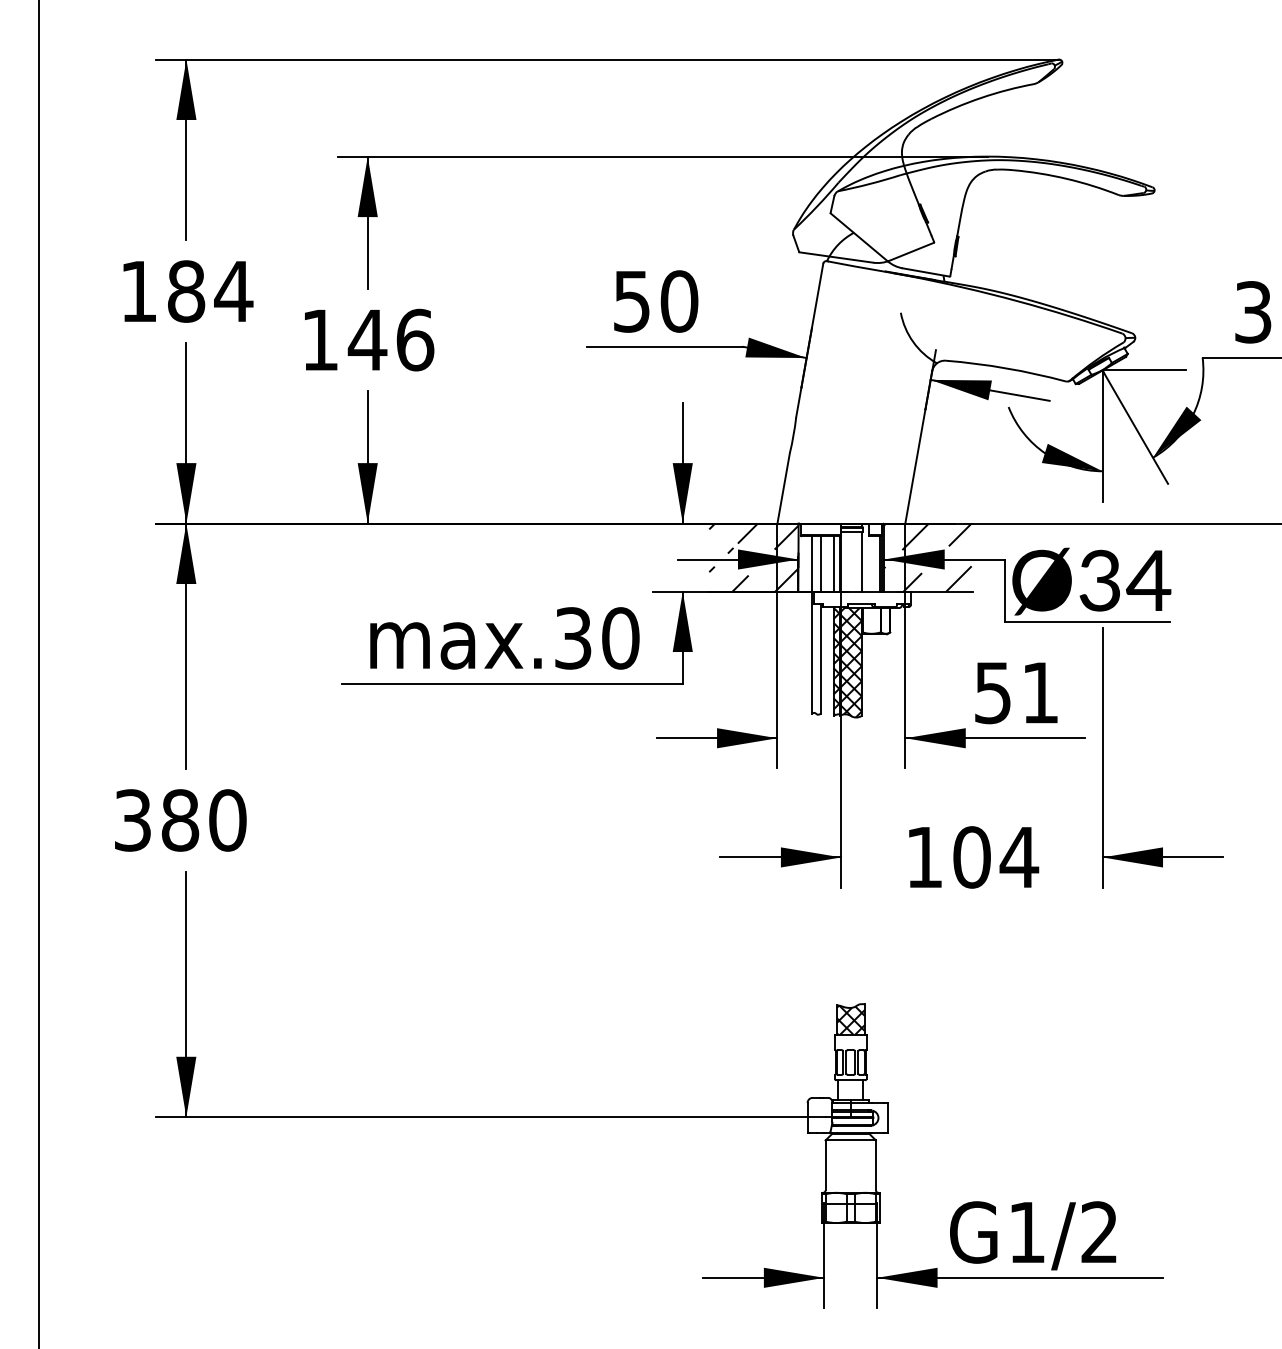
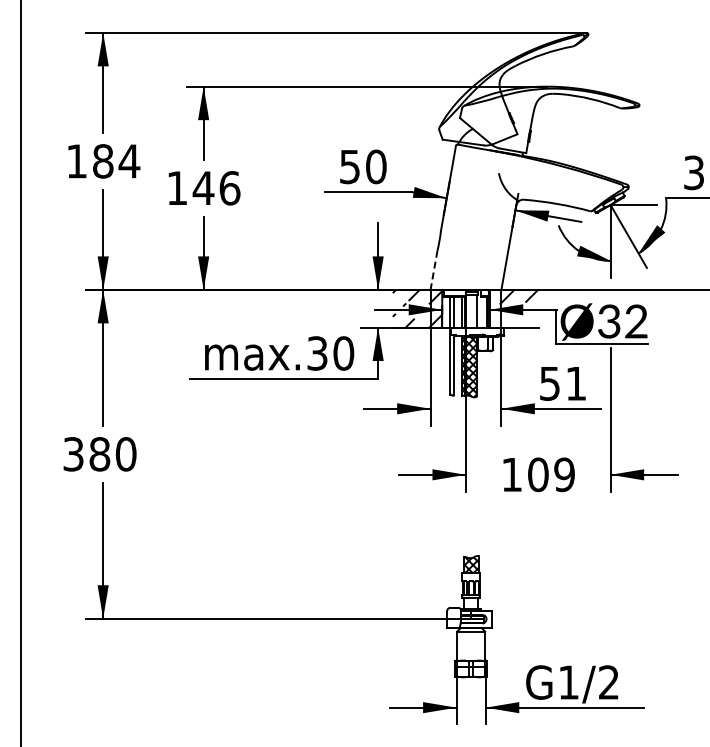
line: (784, 488) -> (434, 270), solid -> dashed
hatch: (927, 578) -> (513, 320), removed
text: (1147, 580) -> (635, 321), Ø34 -> Ø32
text: (1019, 856) -> (564, 474), 104 -> 109

